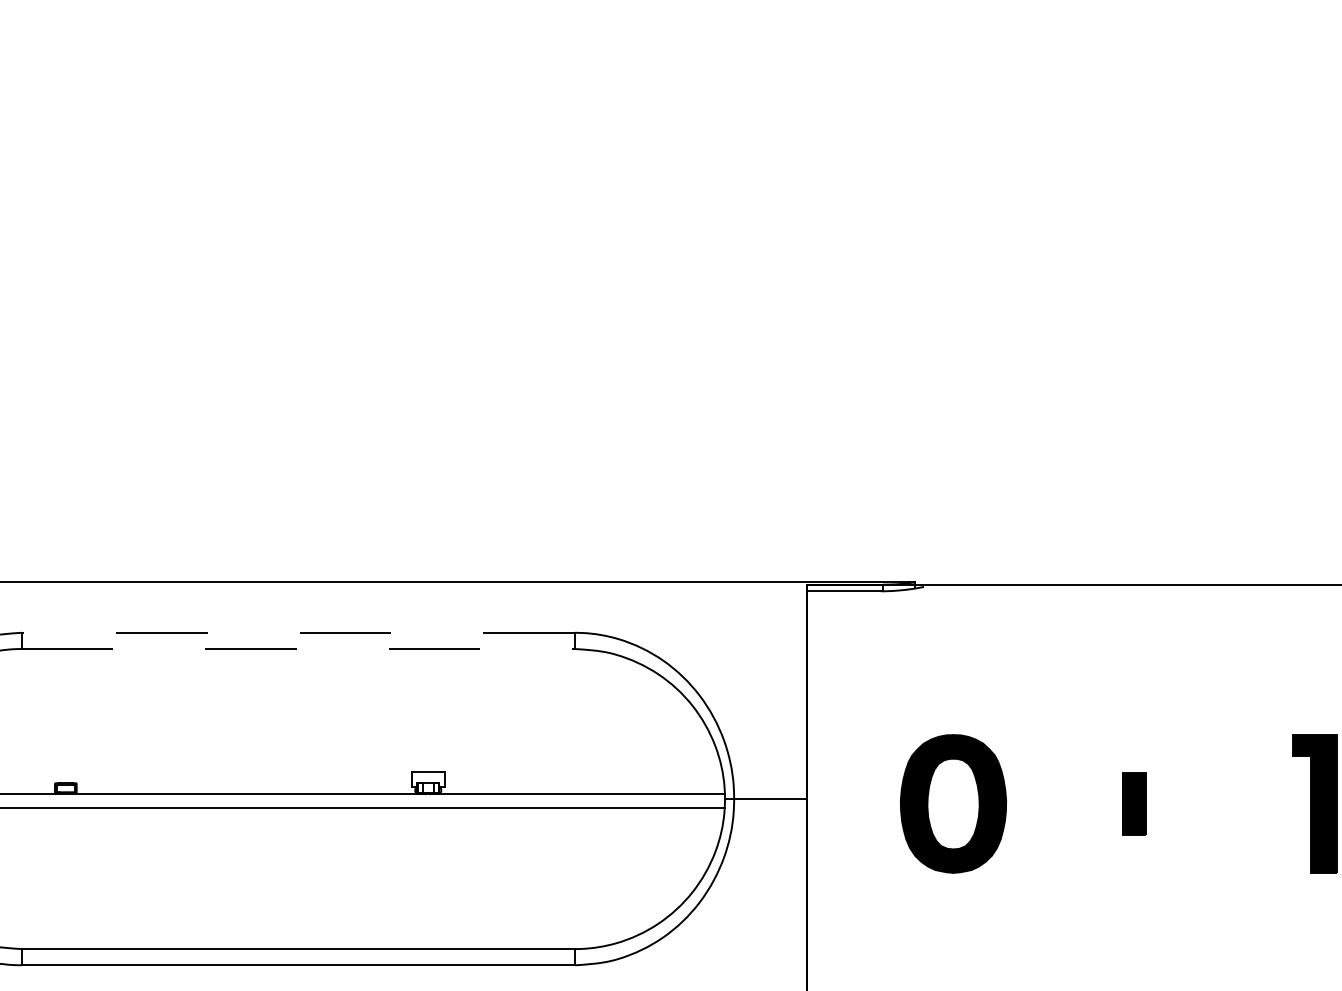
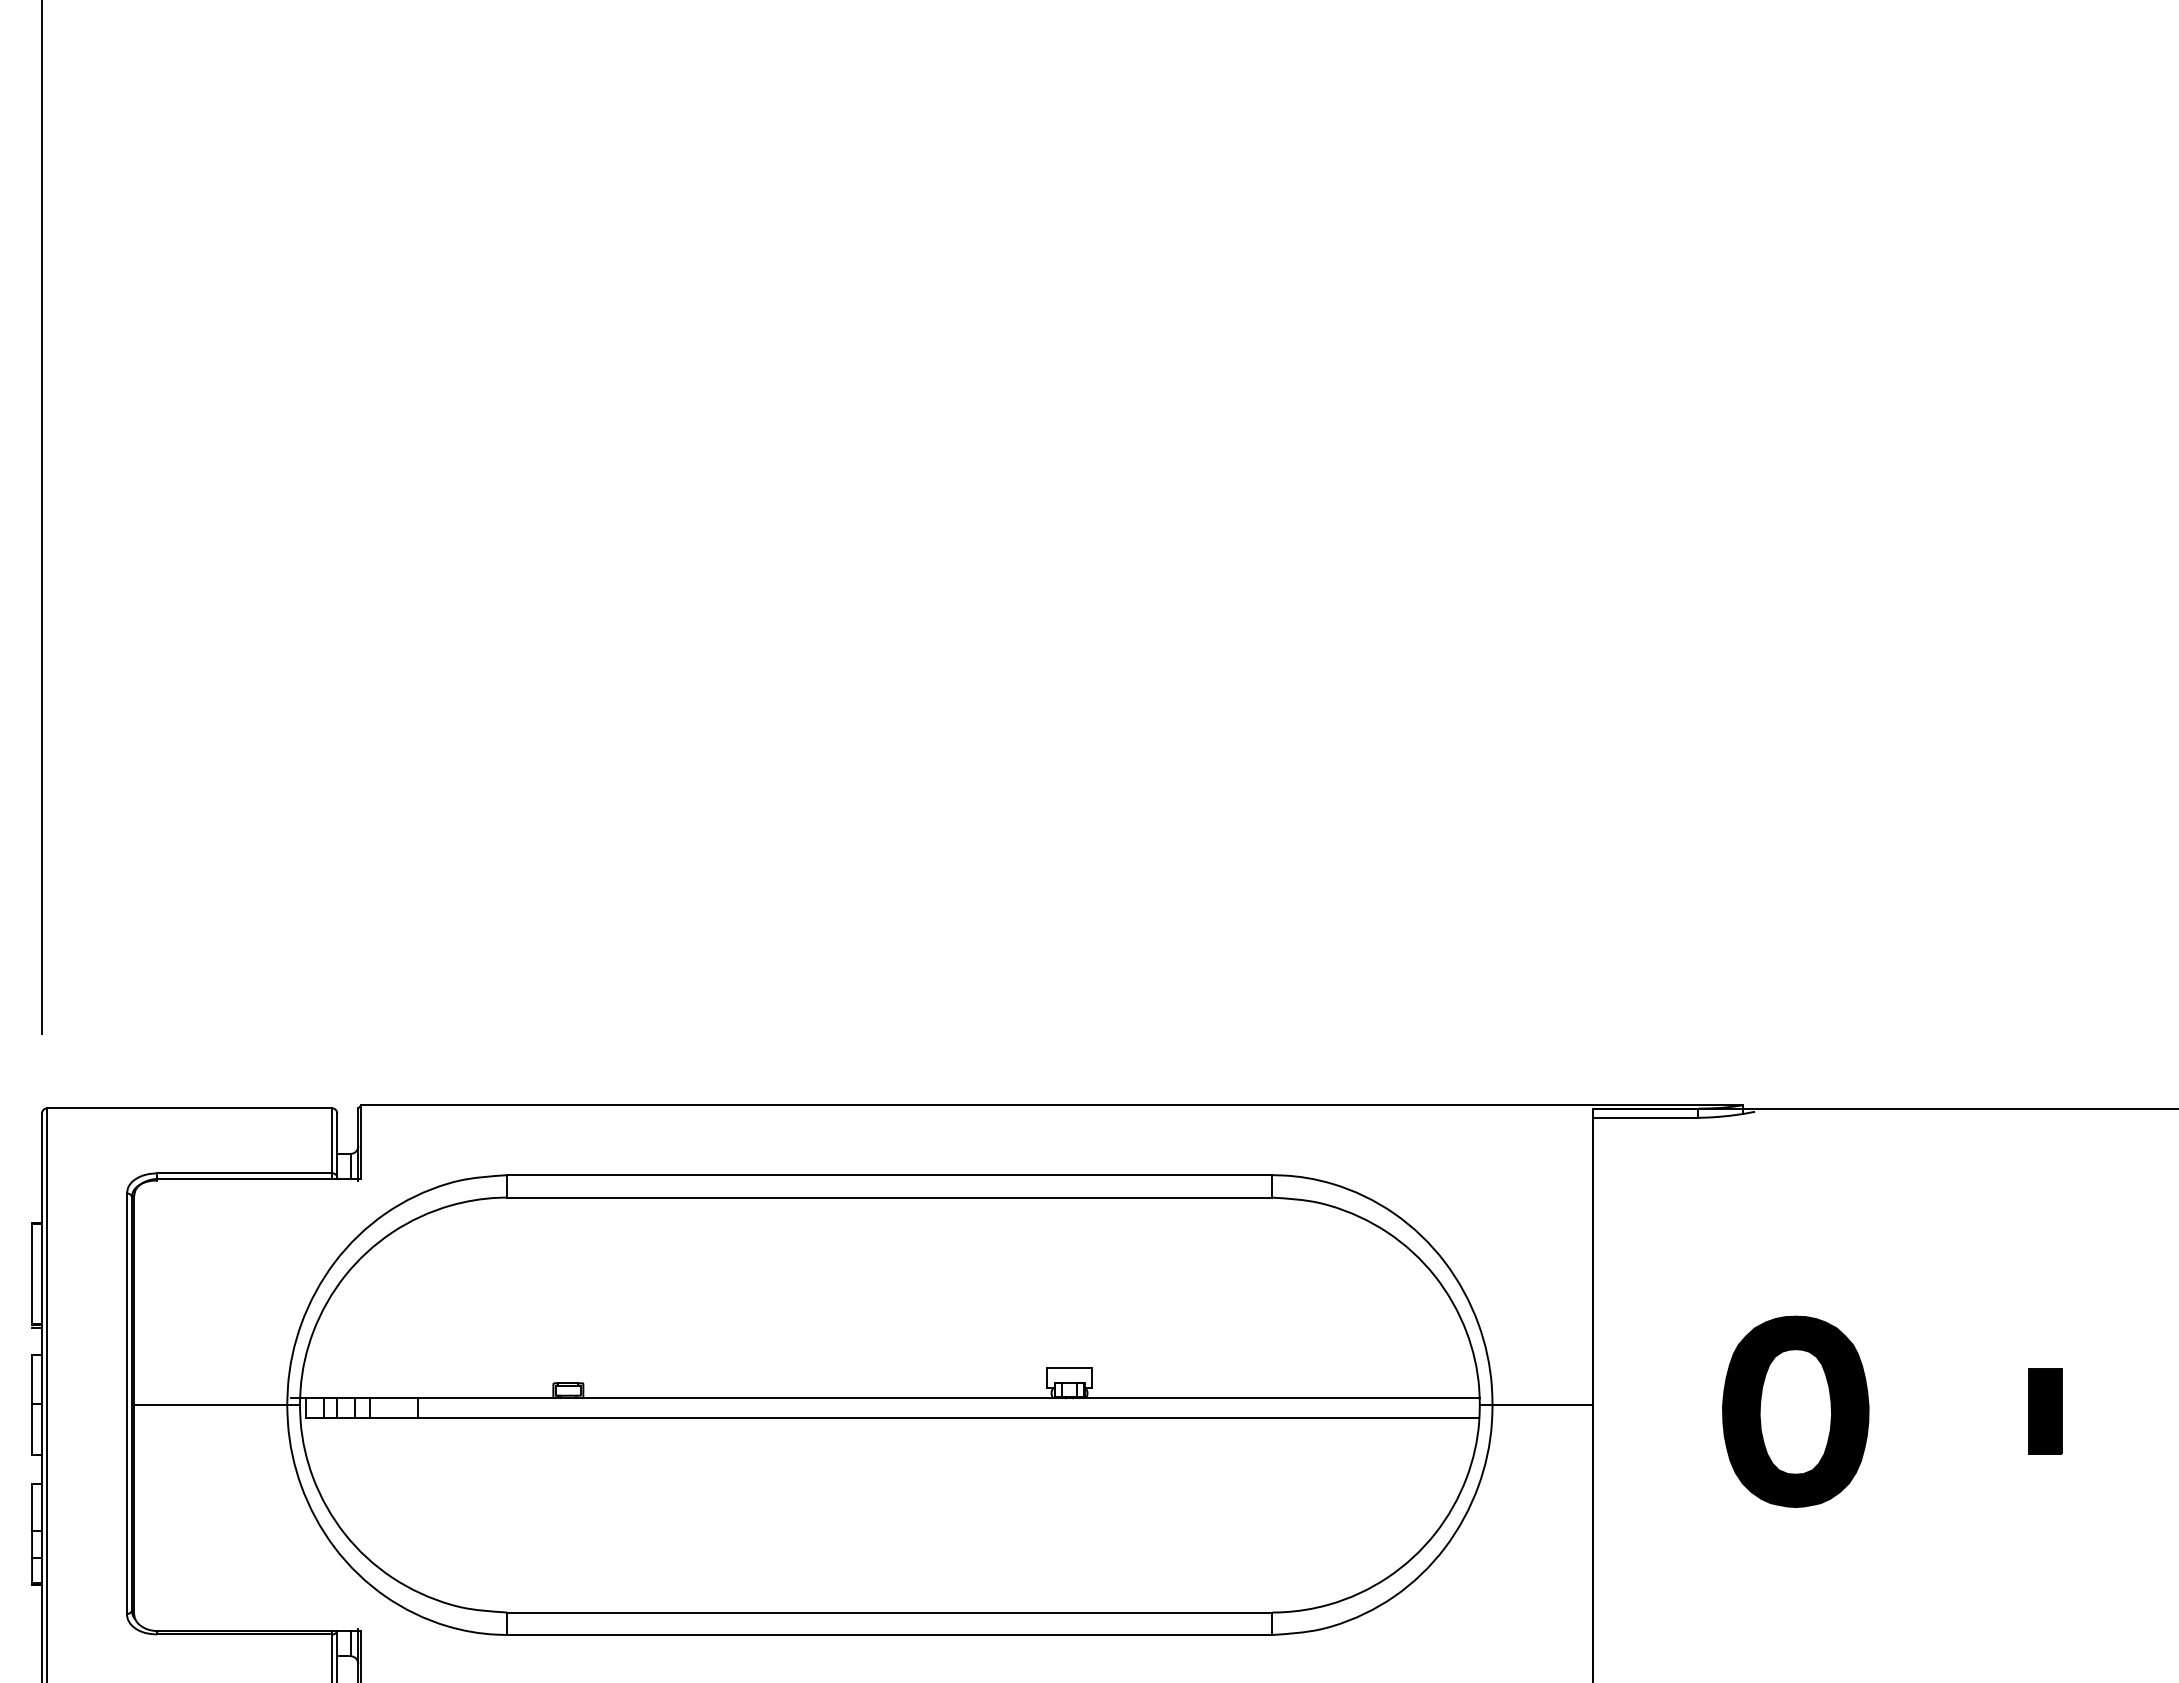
line: (298, 633) -> (889, 1175), dashed -> solid
line: (298, 648) -> (889, 1197), dashed -> solid

